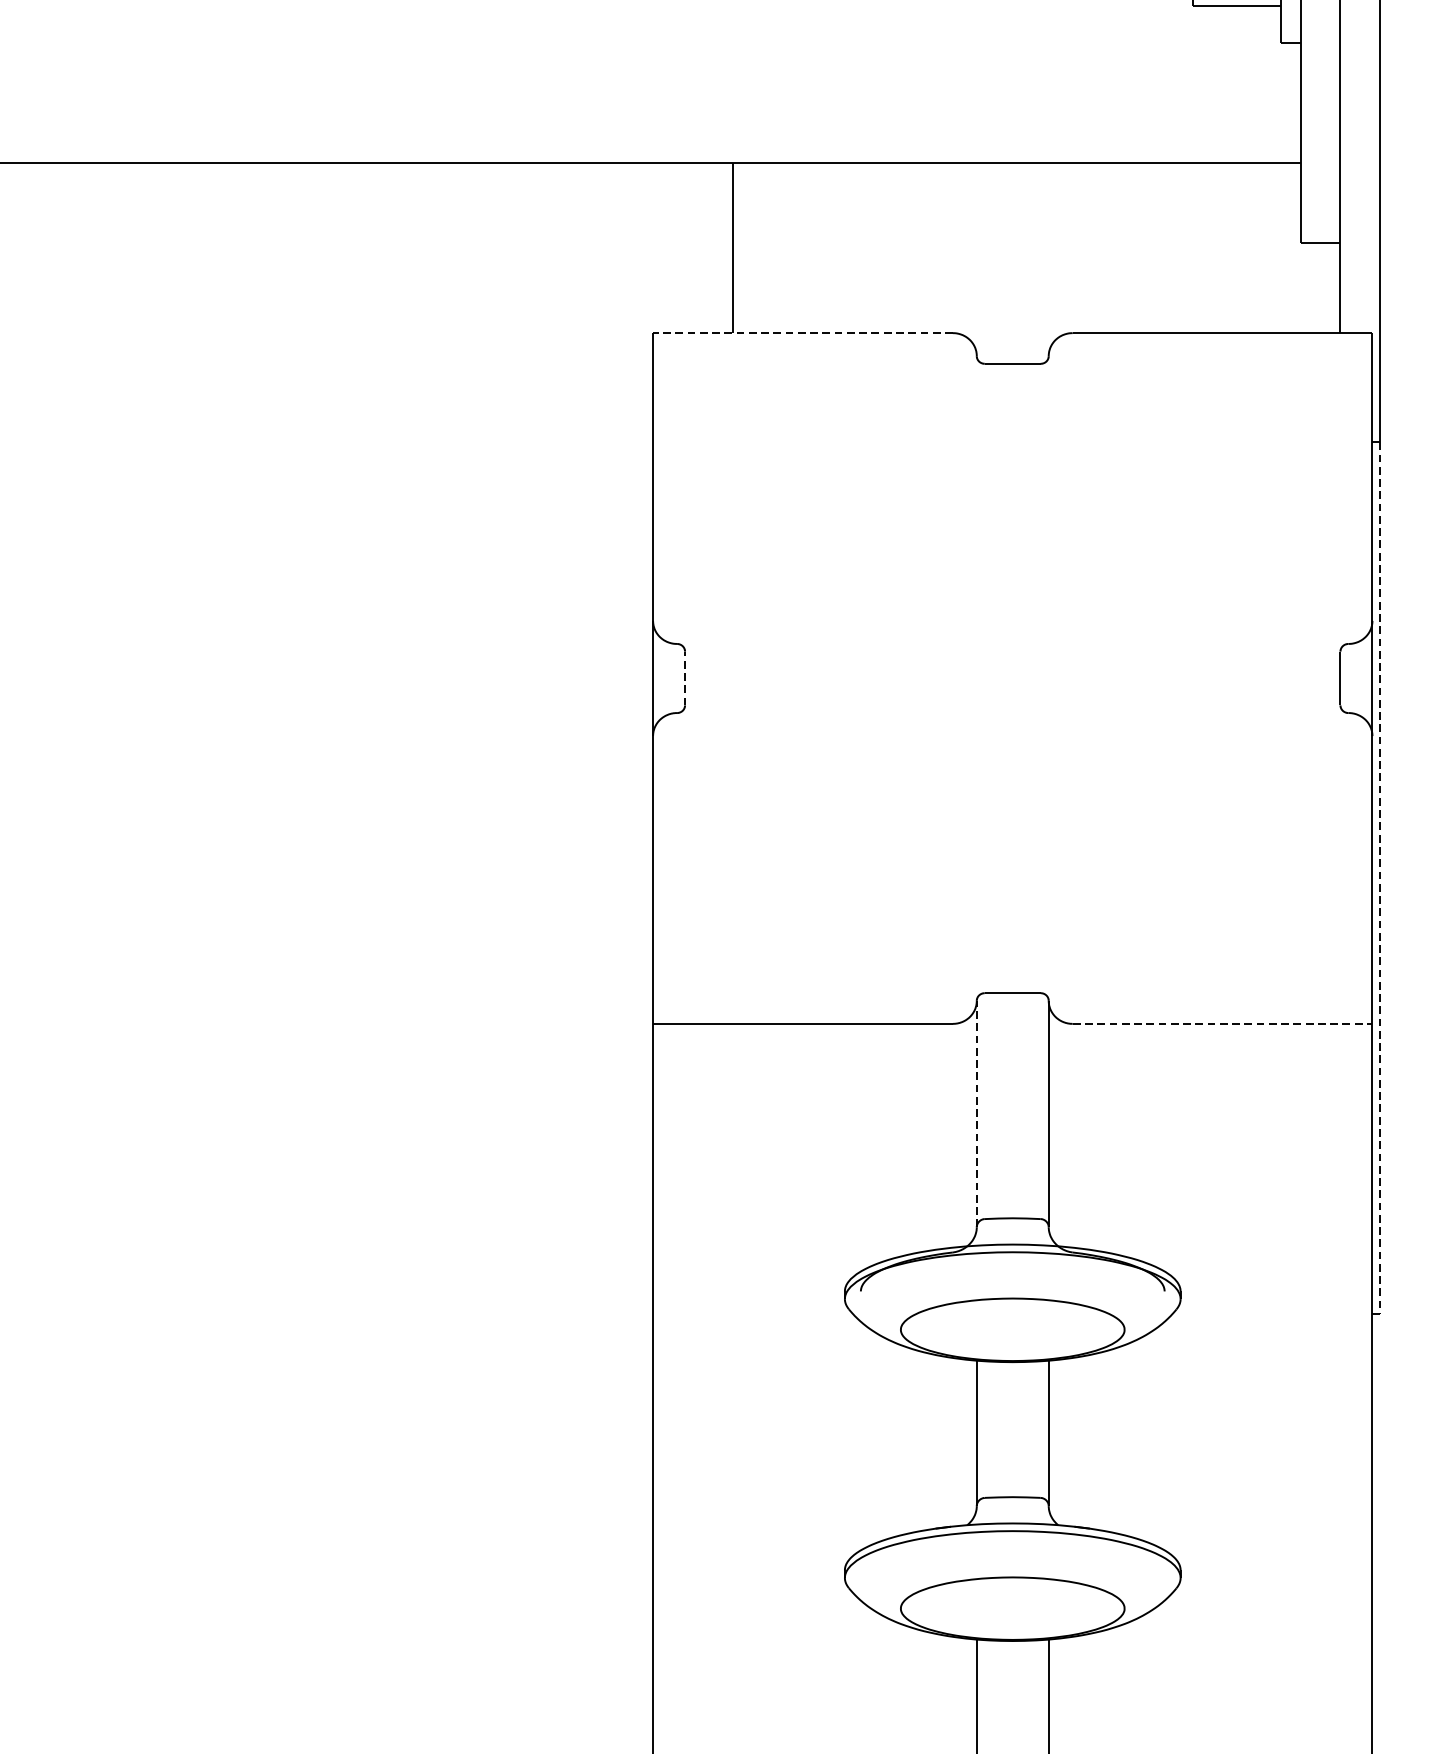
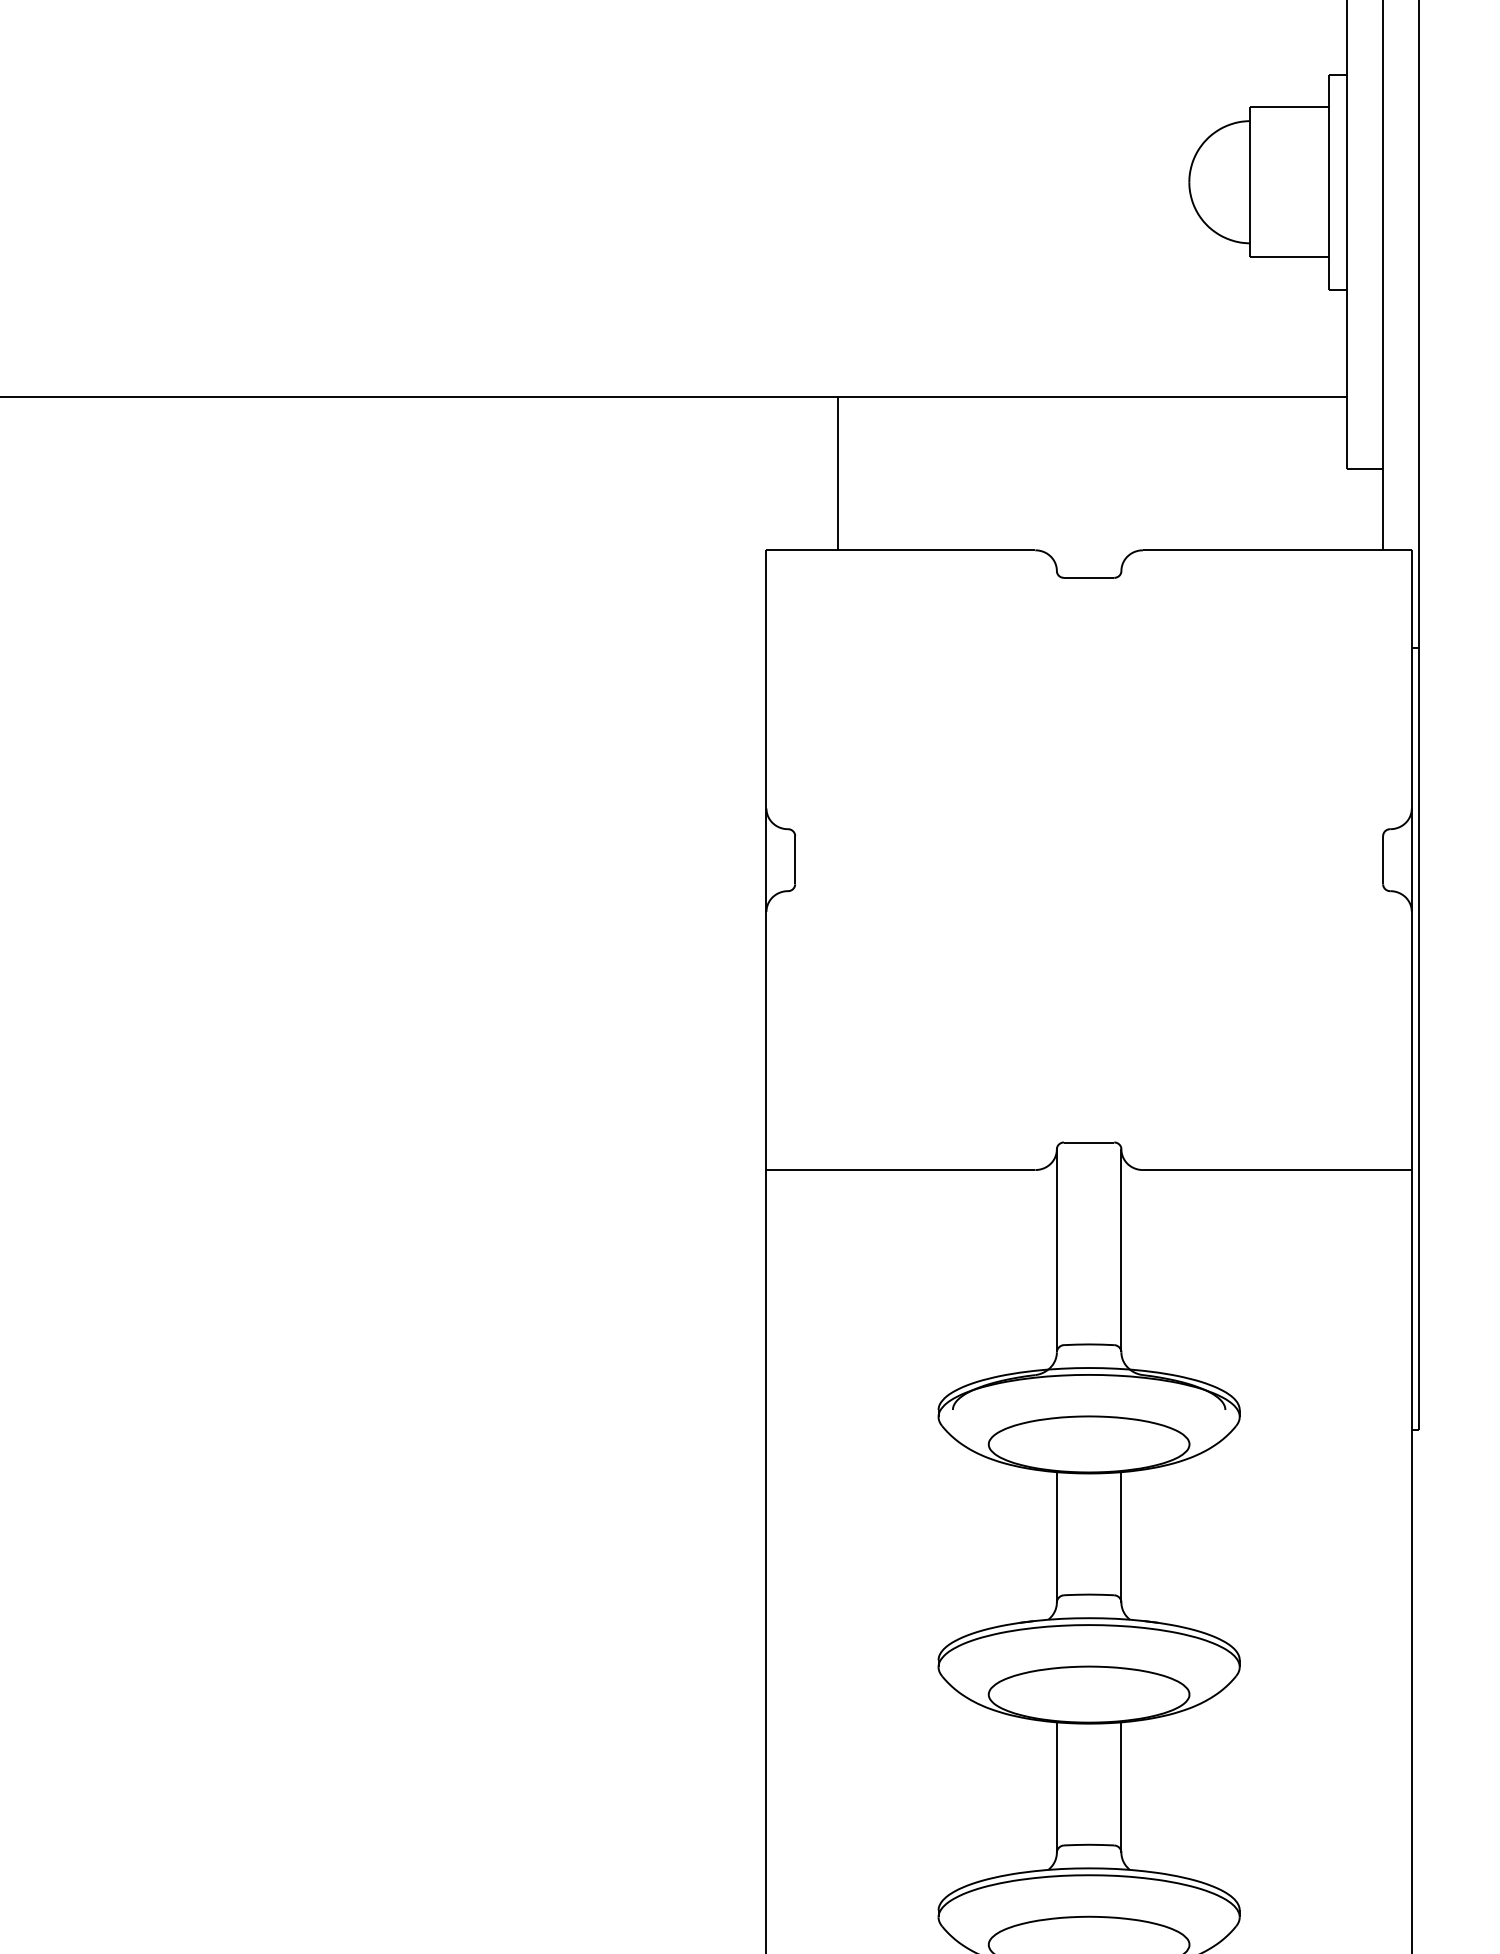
line: (802, 333) -> (900, 550), dashed -> solid
line: (685, 677) -> (795, 859), dashed -> solid
line: (1379, 878) -> (1418, 1039), dashed -> solid
line: (1222, 1024) -> (1277, 1170), dashed -> solid
line: (976, 1113) -> (1056, 1250), dashed -> solid

